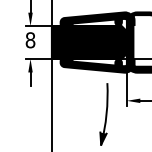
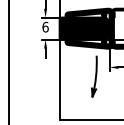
text: (30, 39) -> (45, 26), 8 -> 6

